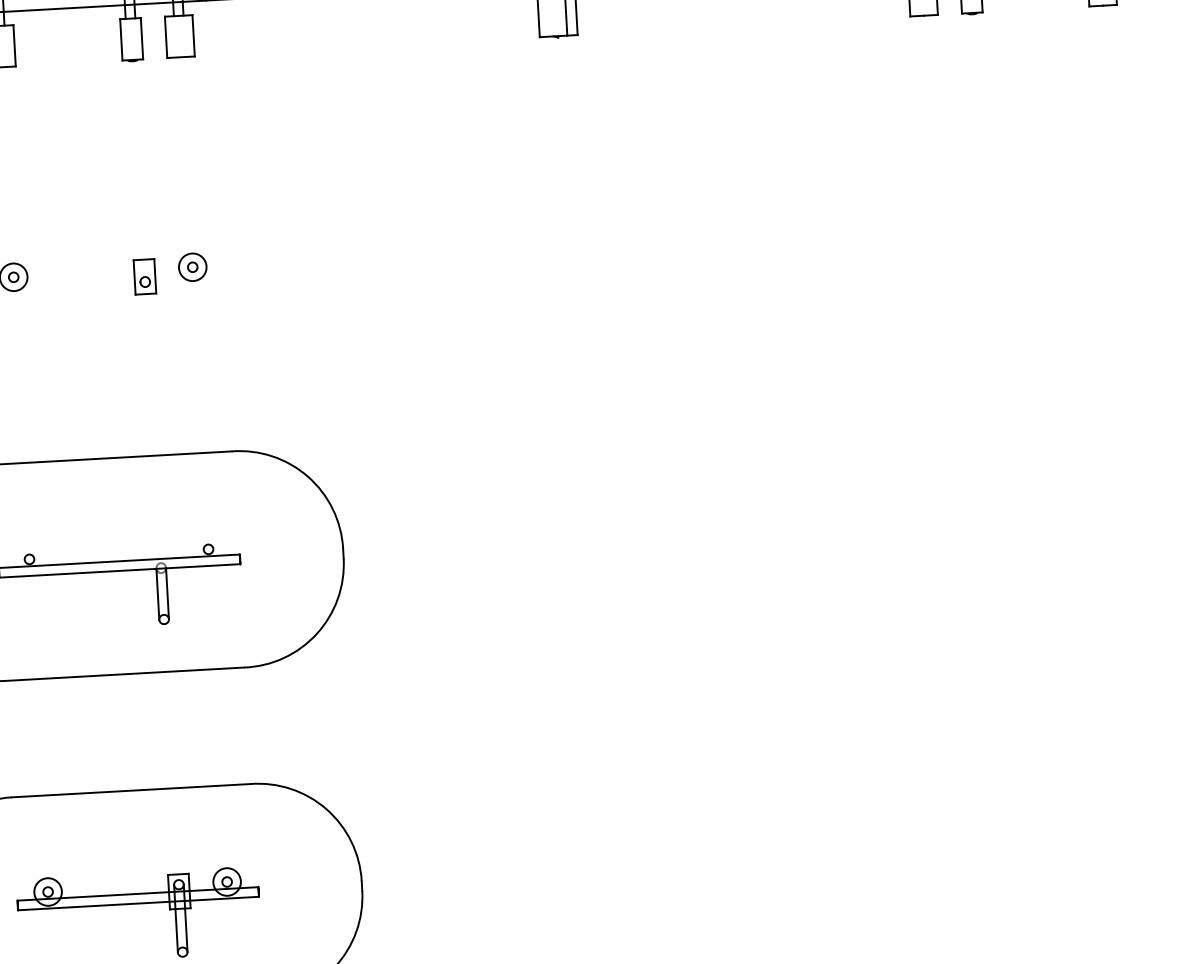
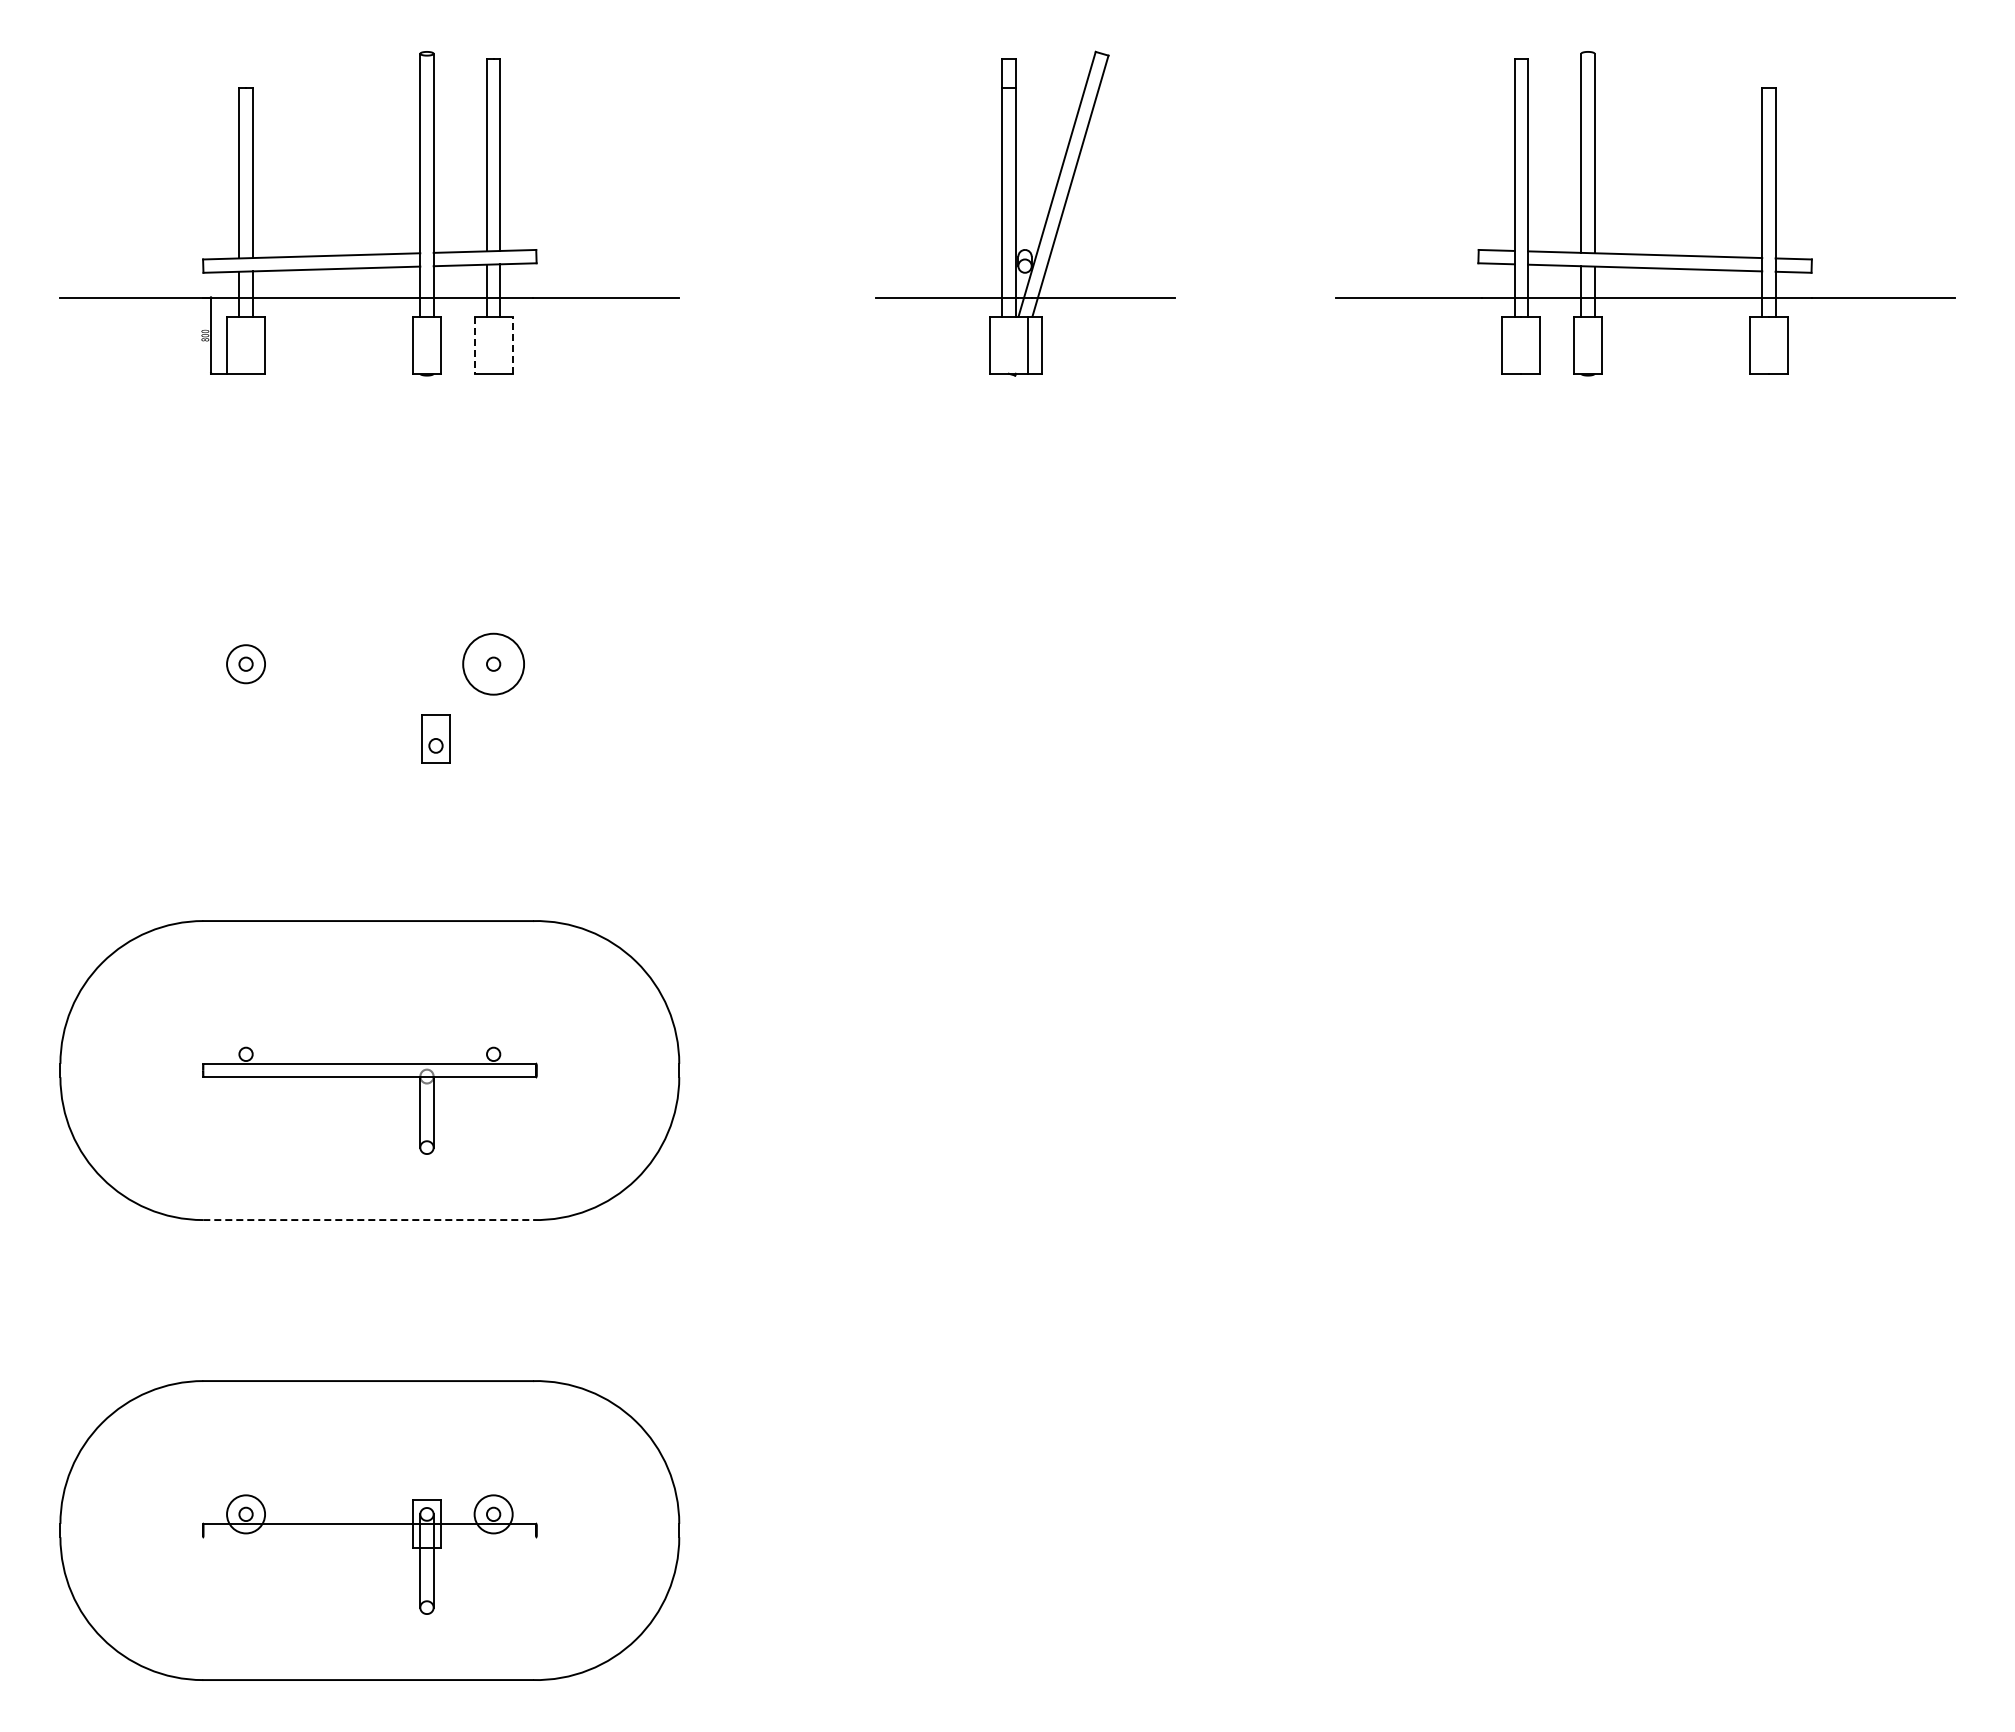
line: (193, 36) -> (512, 345), solid -> dashed
line: (166, 37) -> (474, 345), solid -> dashed
circle: (192, 267) -> (493, 664), size x1.6
part: (144, 276) -> (435, 738), moved
line: (124, 674) -> (368, 1220), solid -> dashed
line: (138, 903) -> (369, 1537), removed

